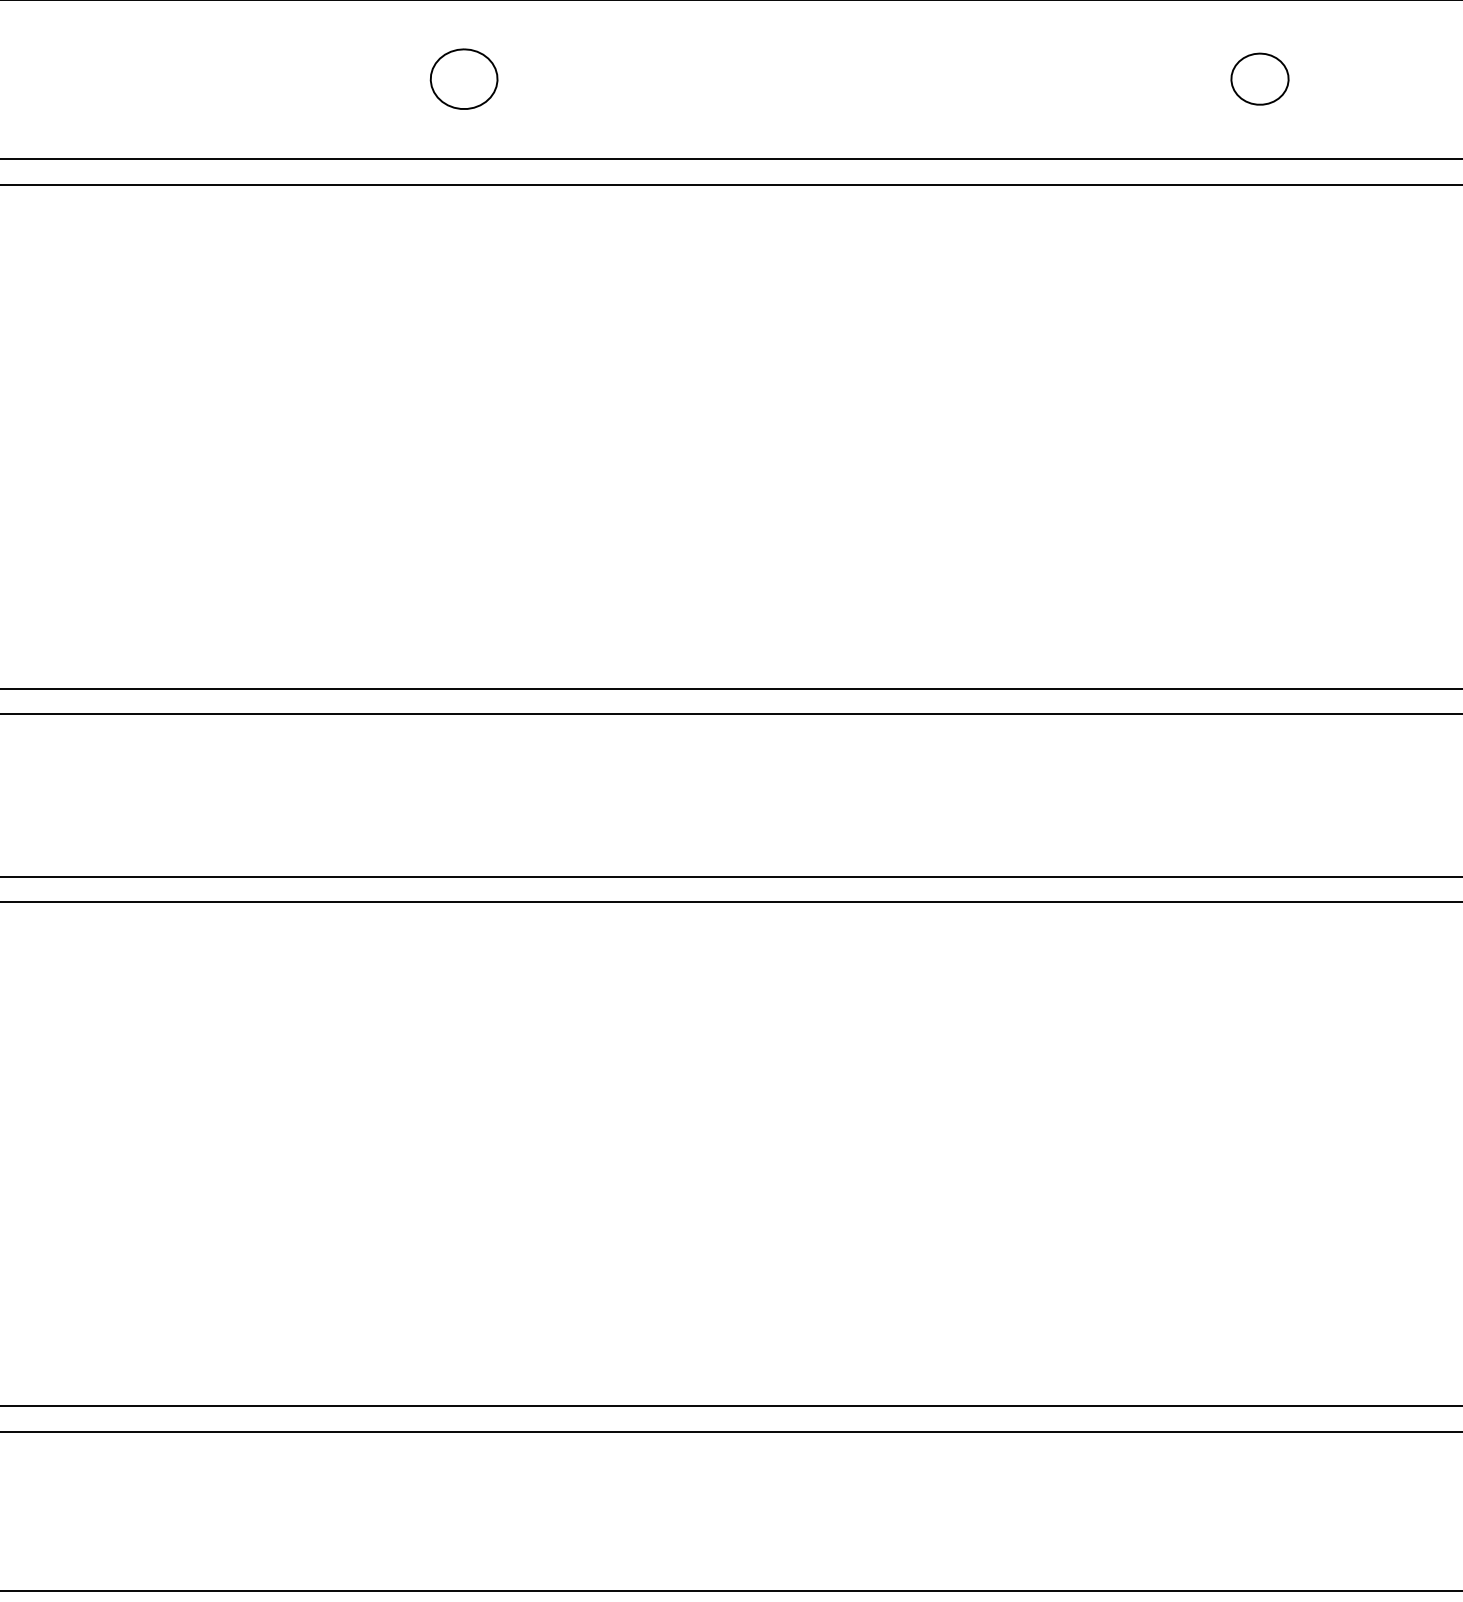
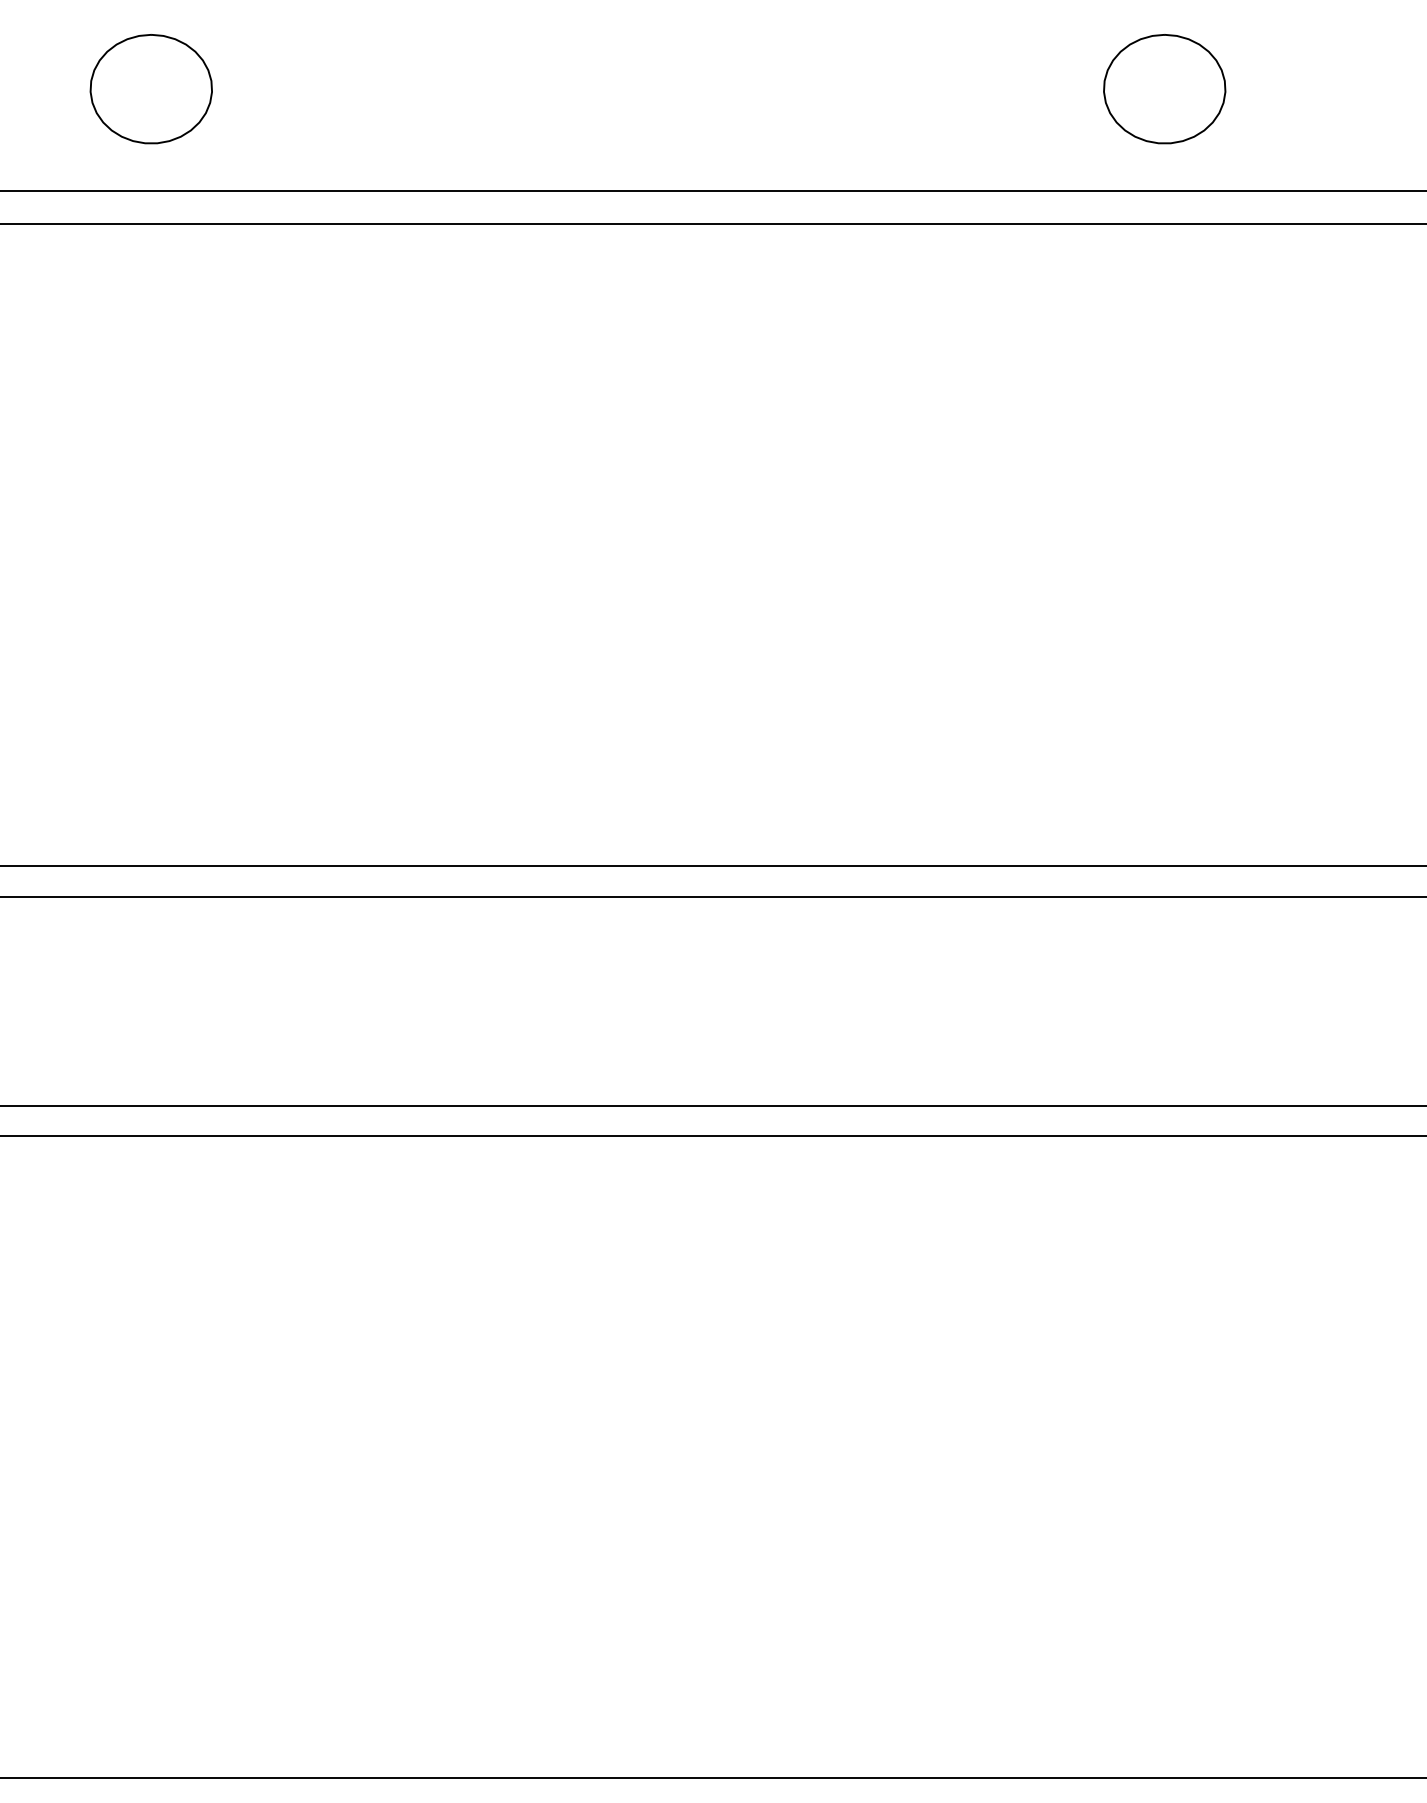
part: (463, 78) -> (150, 88), size x1.43
part: (1259, 78) -> (1164, 88), size x1.67

